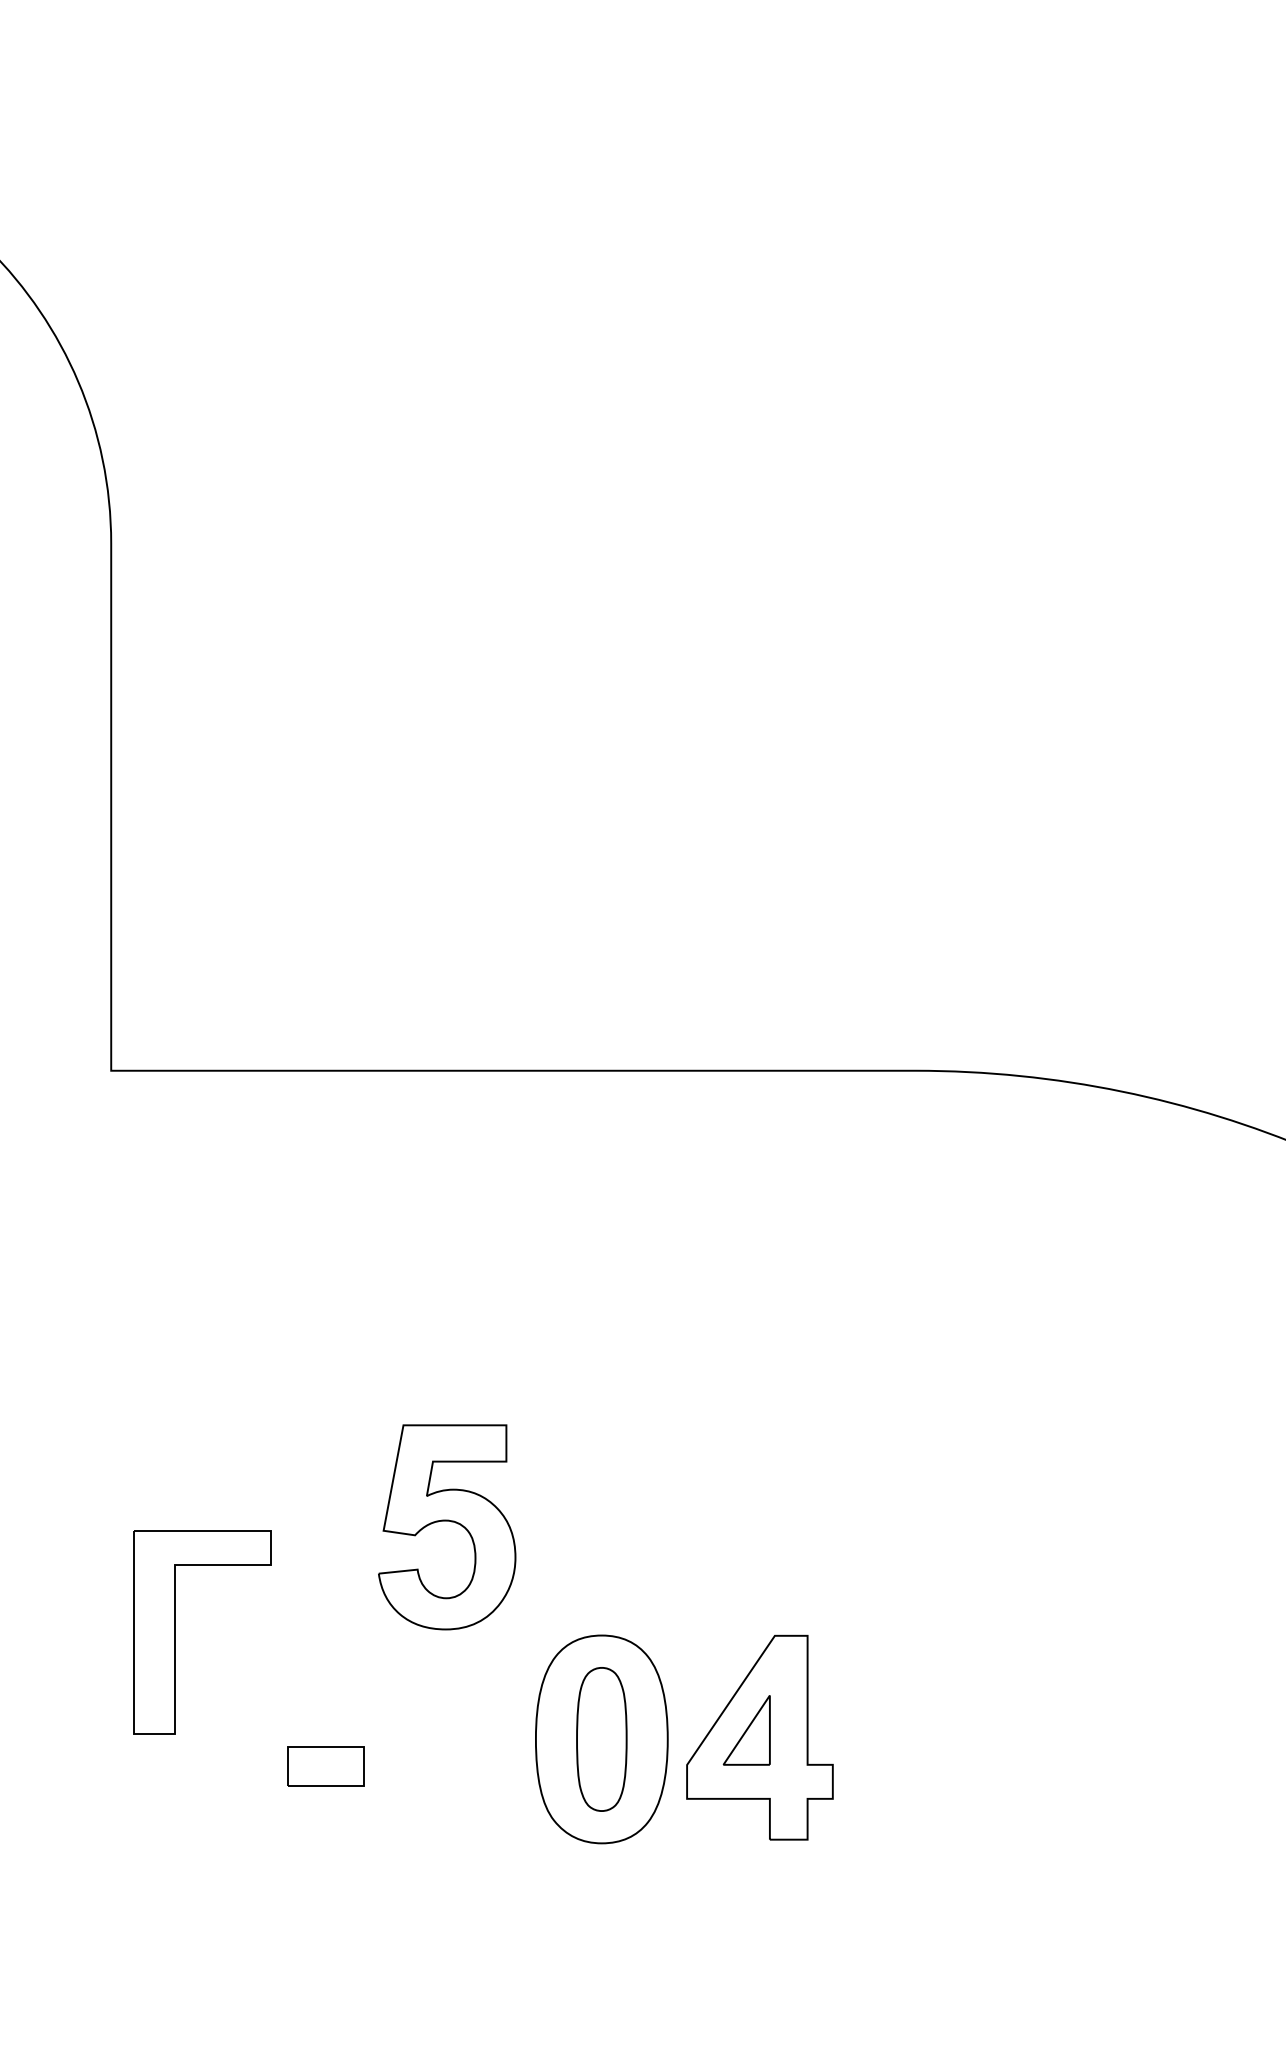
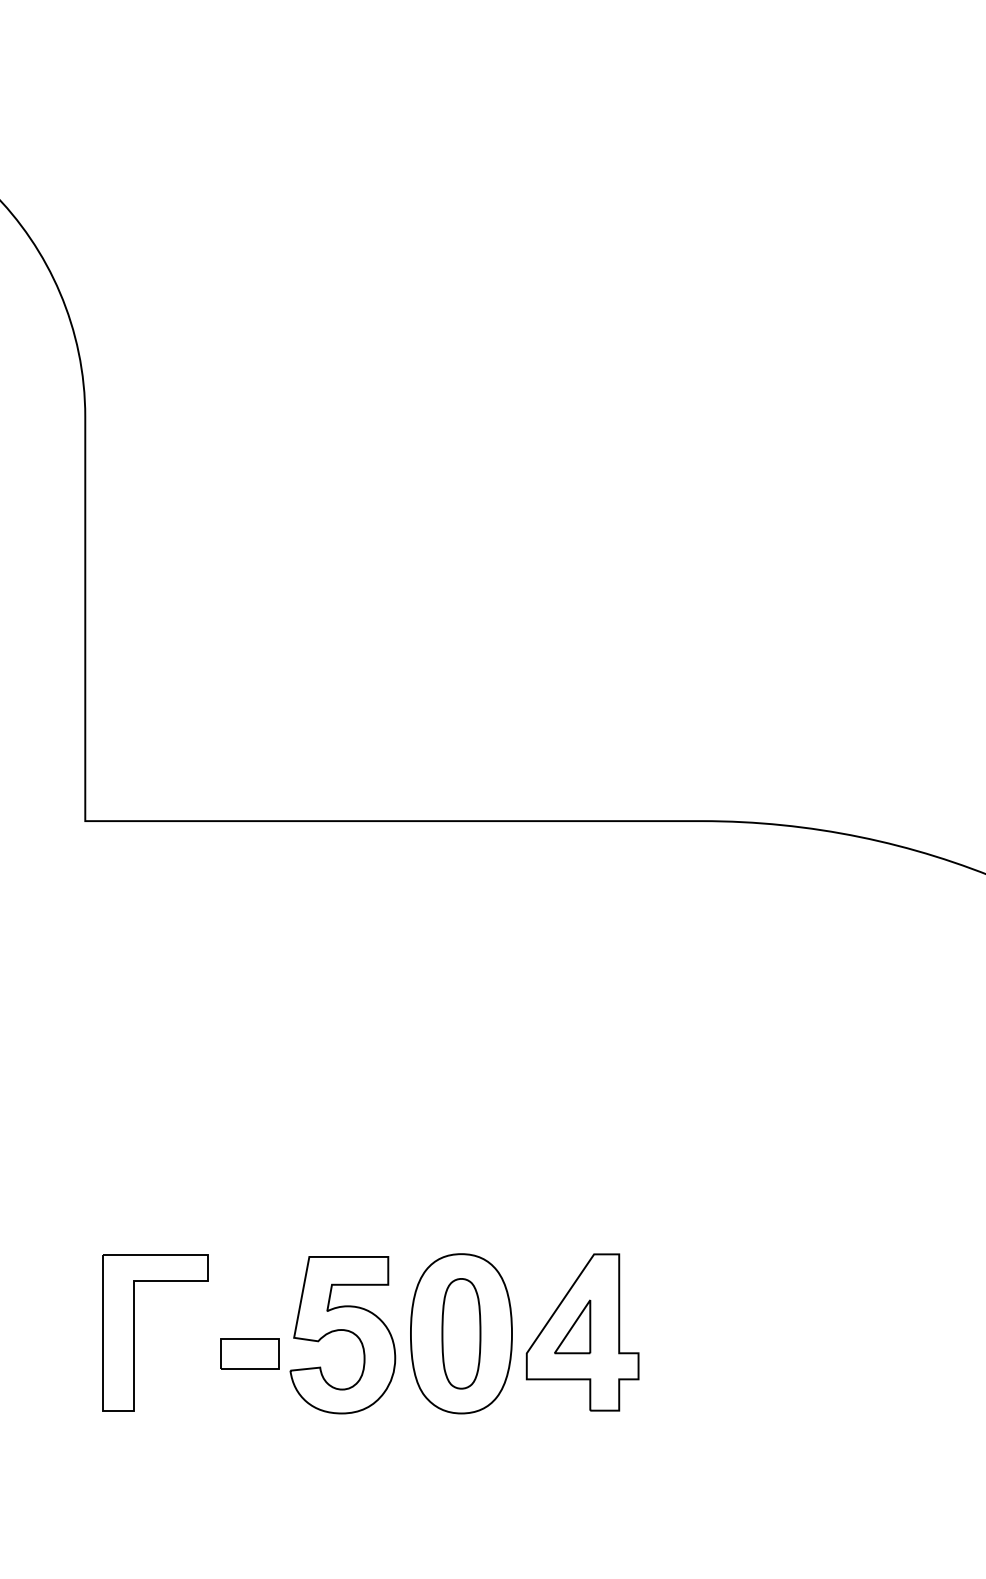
part: (446, 1527) -> (342, 1335), moved
part: (175, 1632) -> (134, 1332), moved

